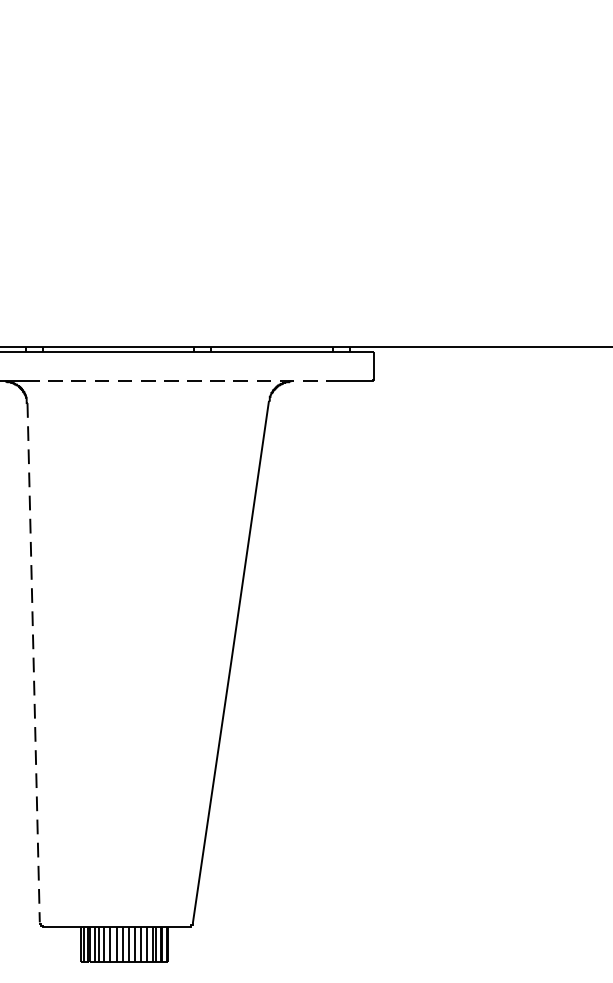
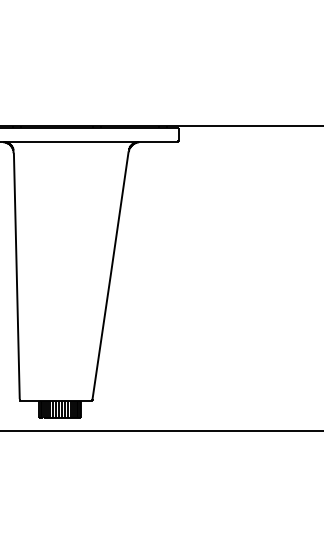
line: (178, 382) -> (85, 142), dashed -> solid
line: (32, 664) -> (16, 276), dashed -> solid

